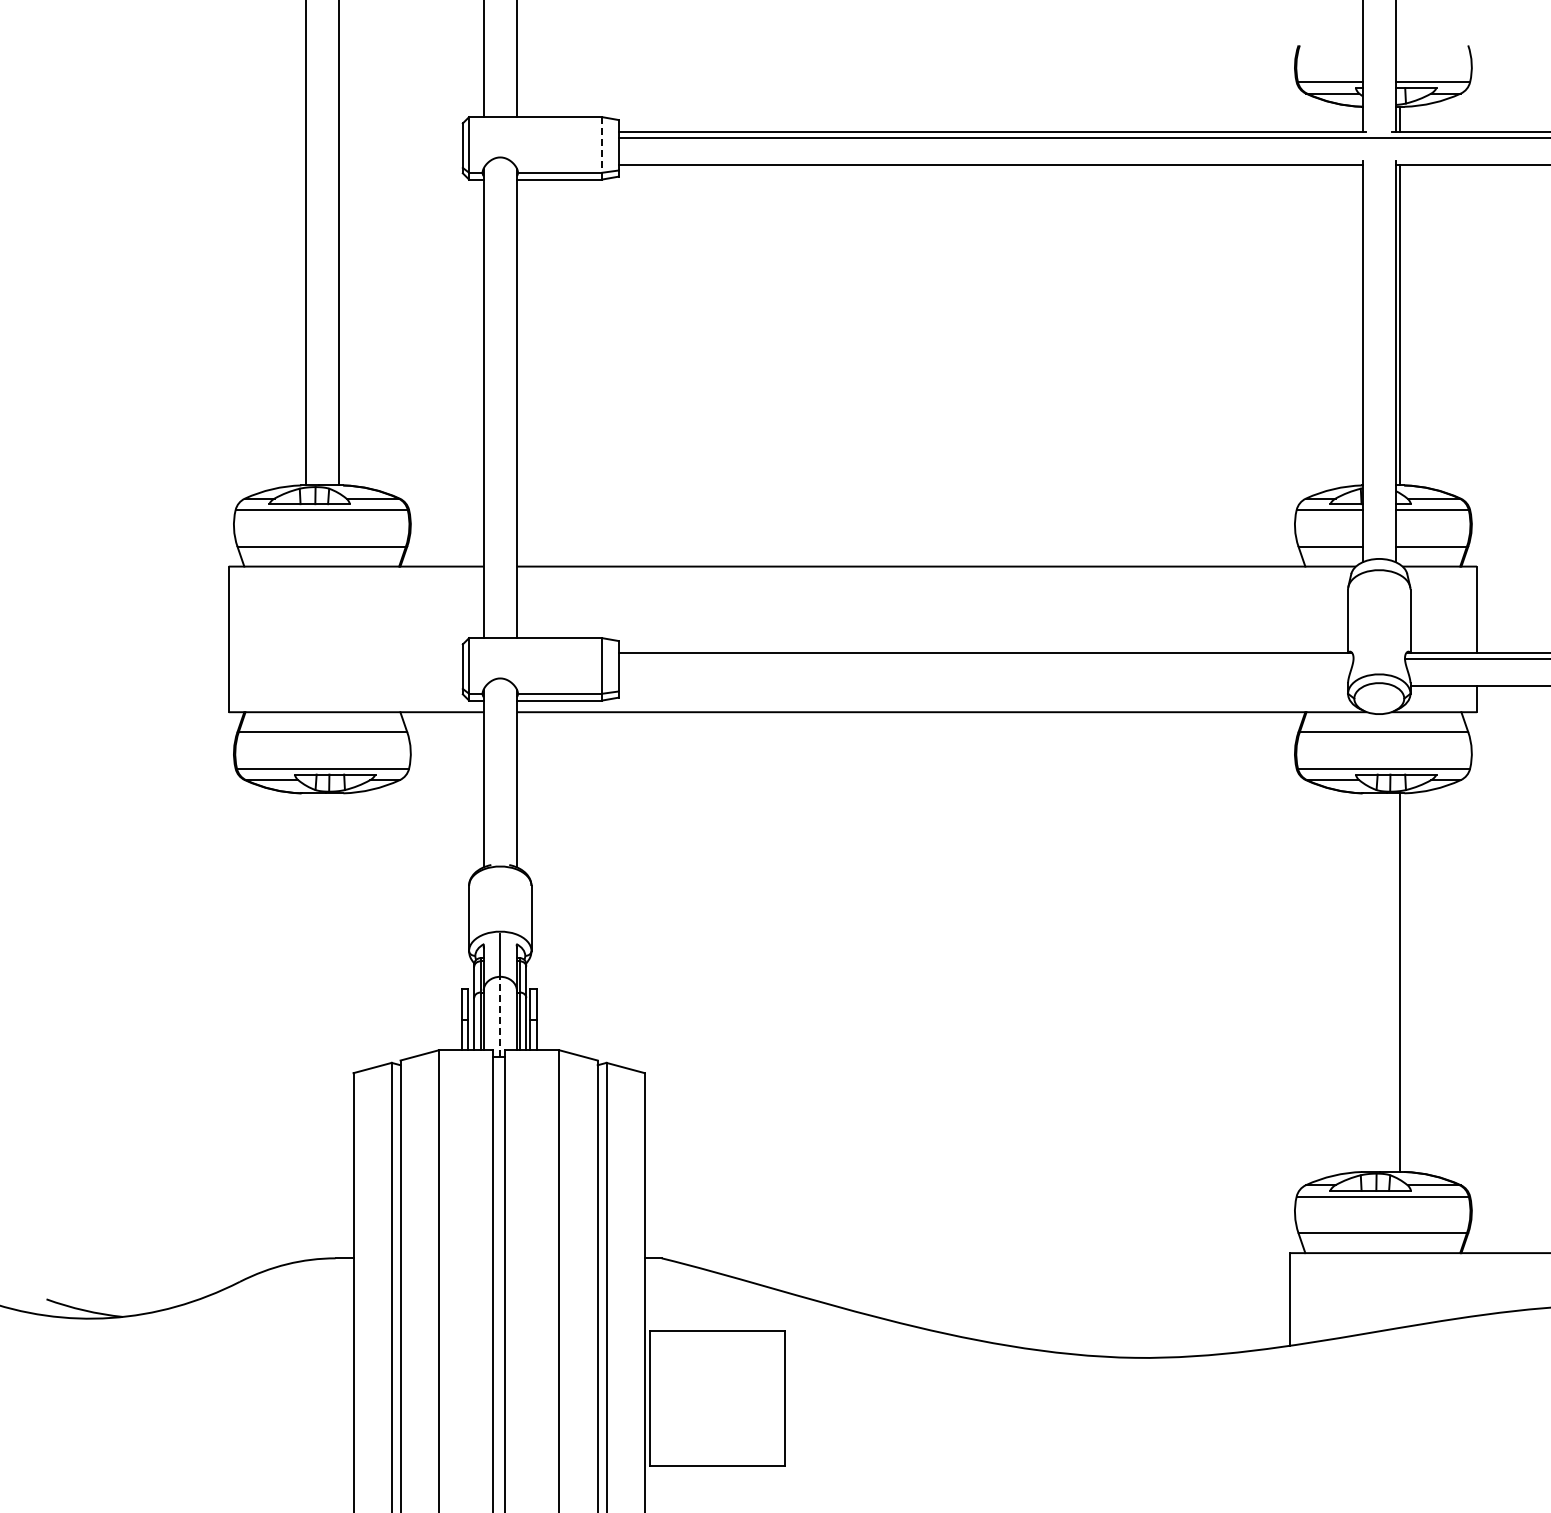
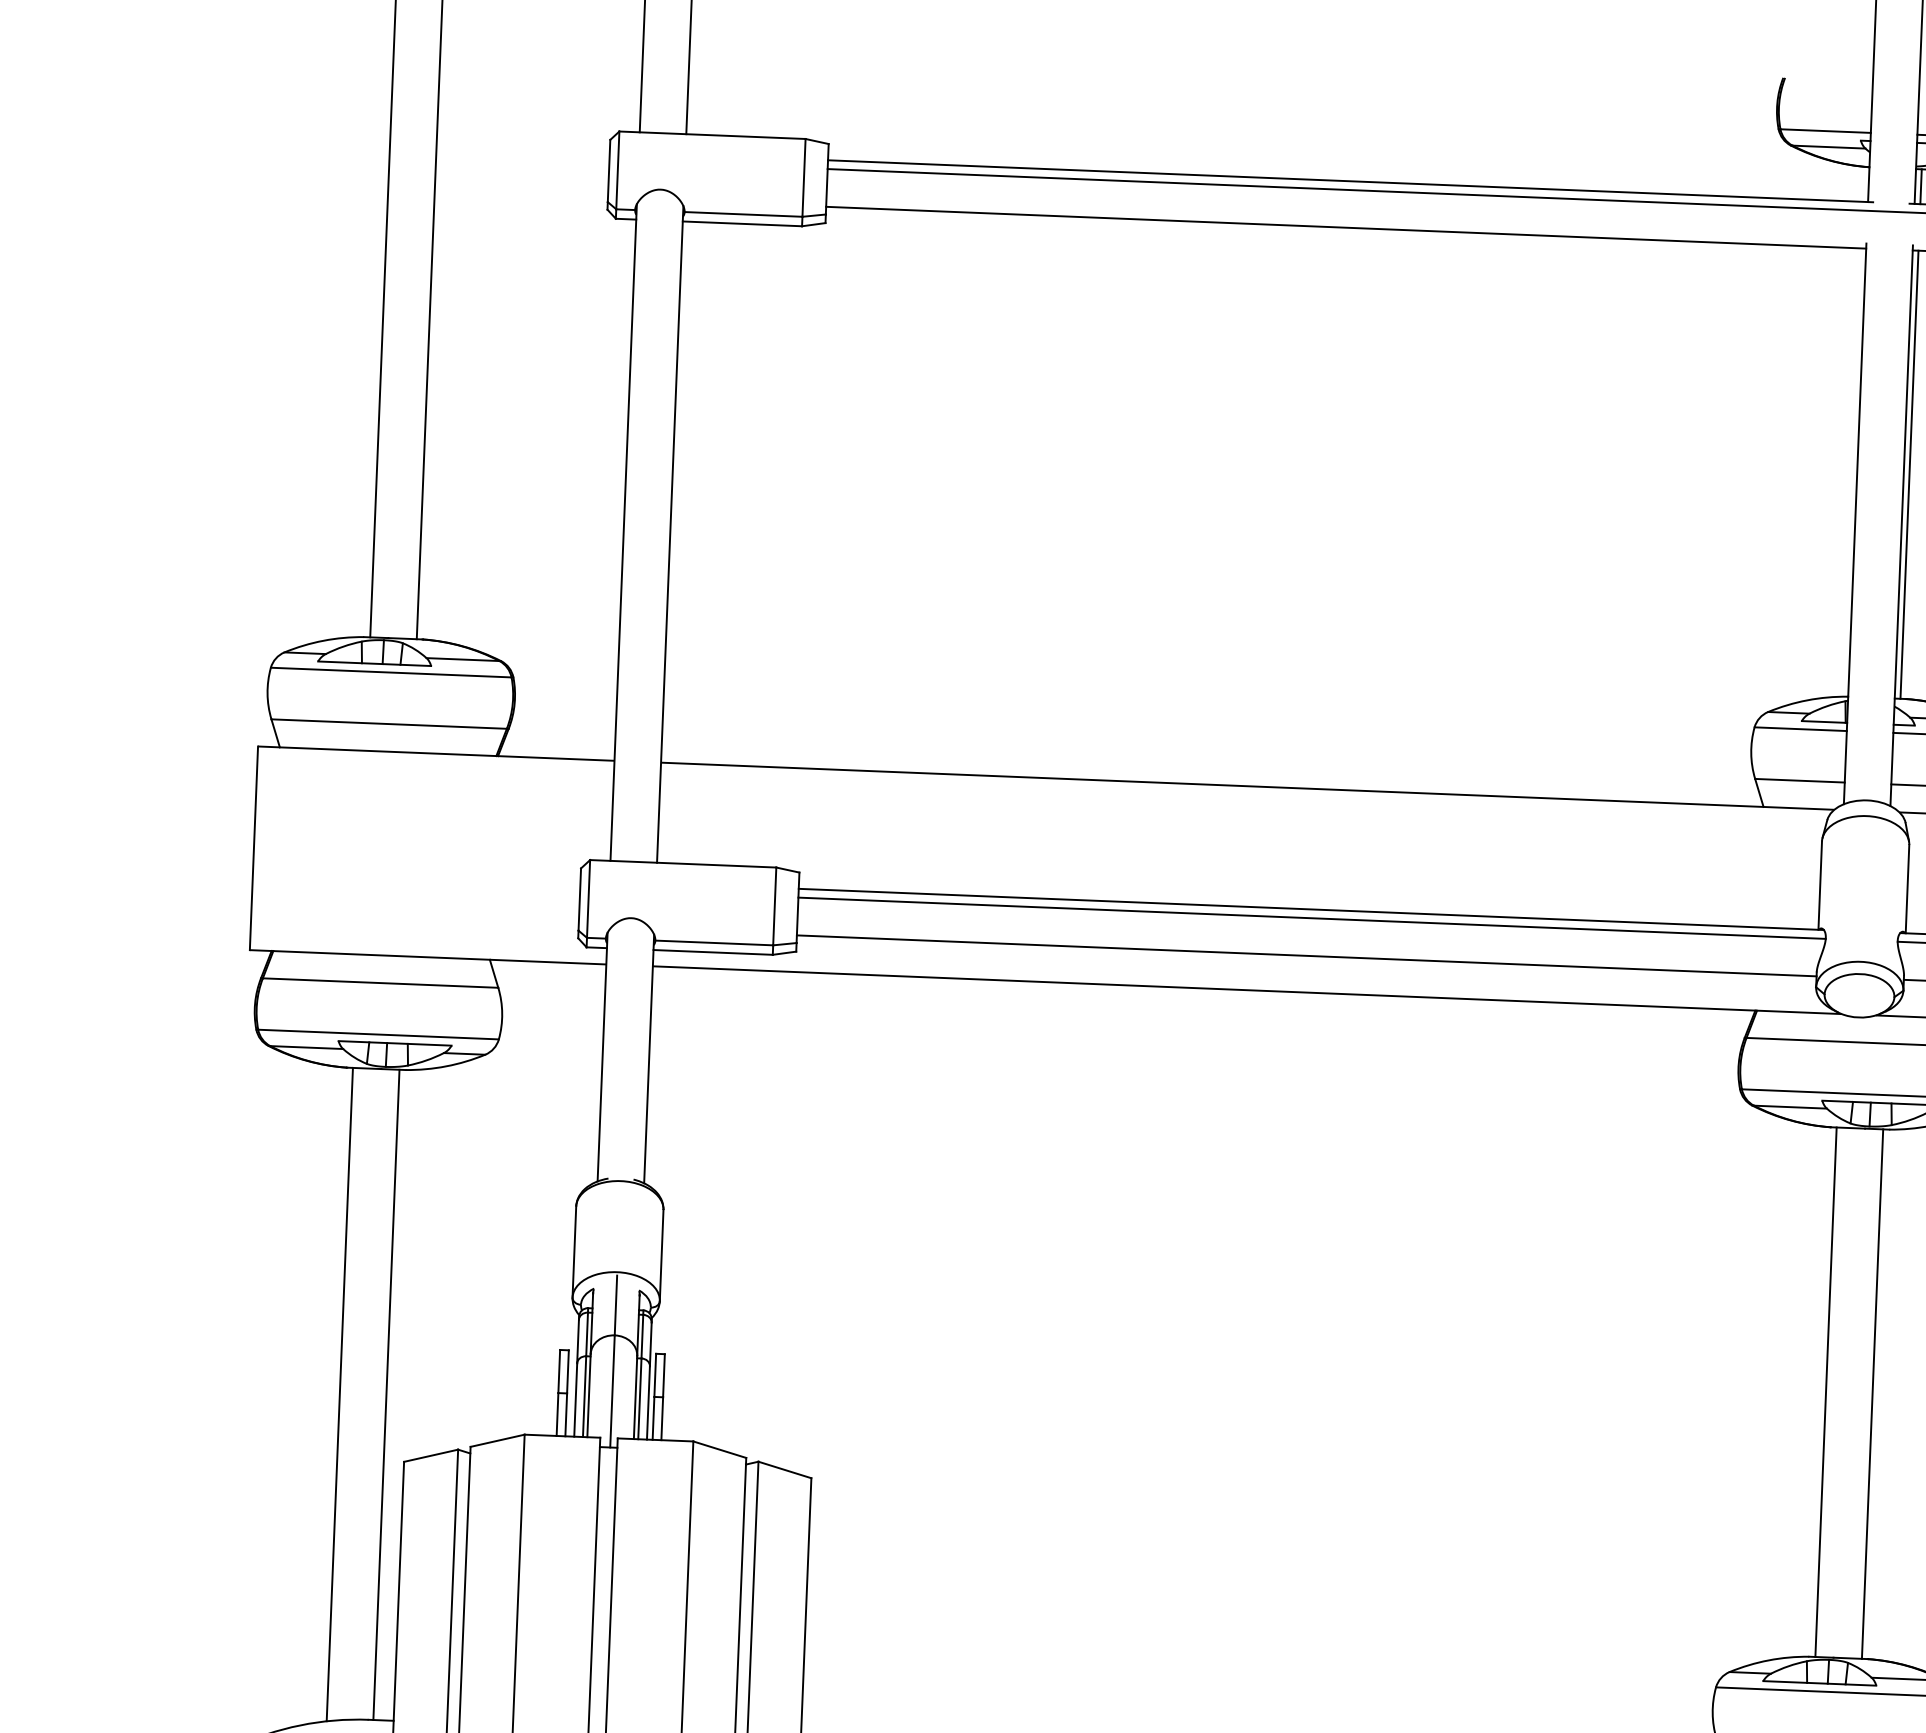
line: (602, 144) -> (804, 177), dashed -> solid
line: (985, 658) -> (1311, 917), added
line: (983, 686) -> (1306, 956), added
line: (1366, 982) -> (1825, 1391), added
line: (500, 1016) -> (612, 1390), dashed -> solid
line: (339, 1025) -> (387, 1394), added
line: (305, 1026) -> (339, 1393), added

